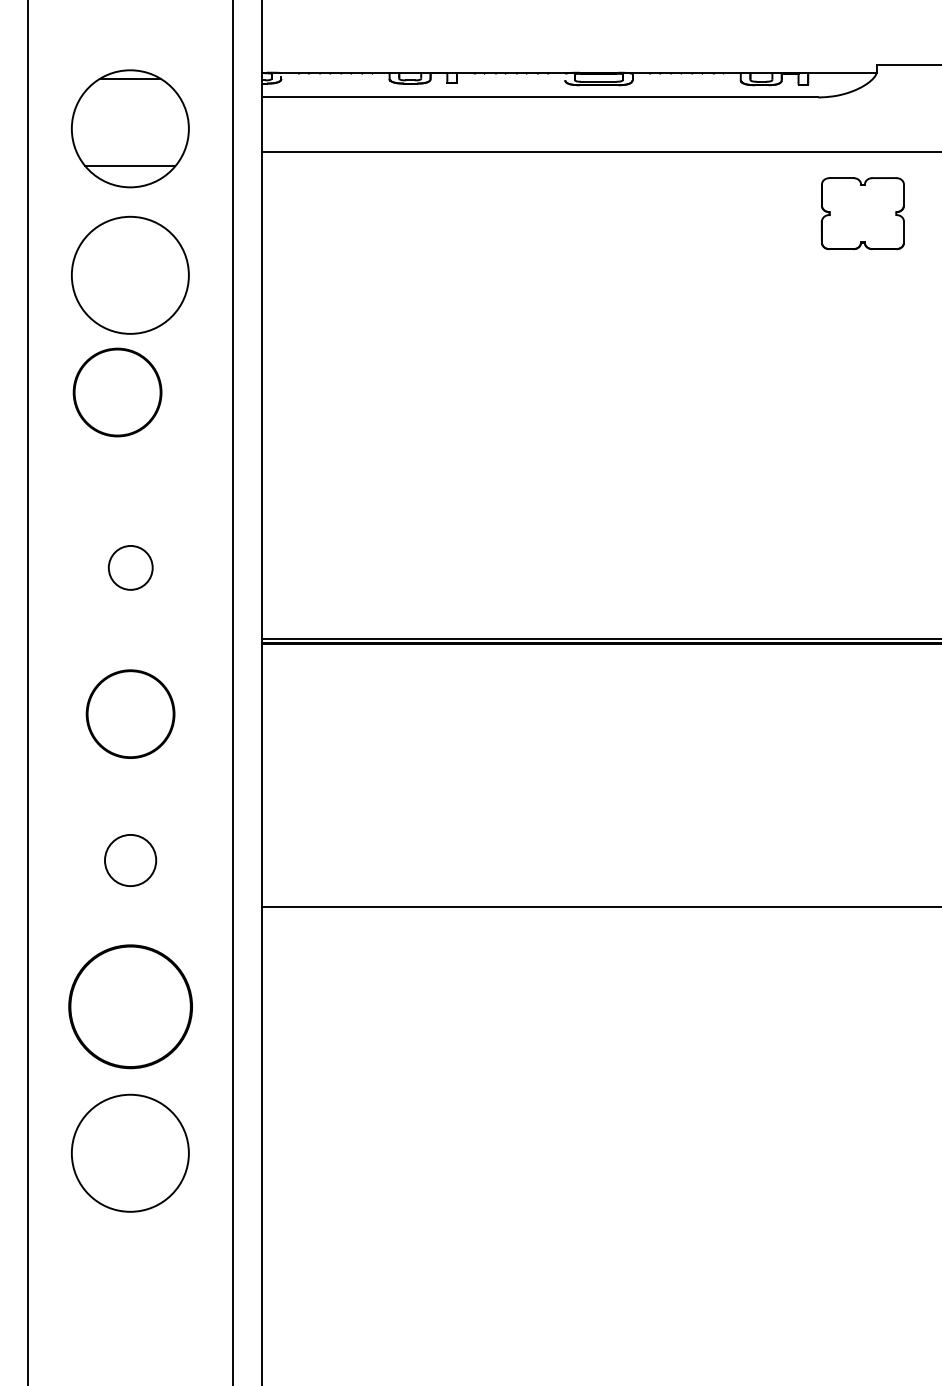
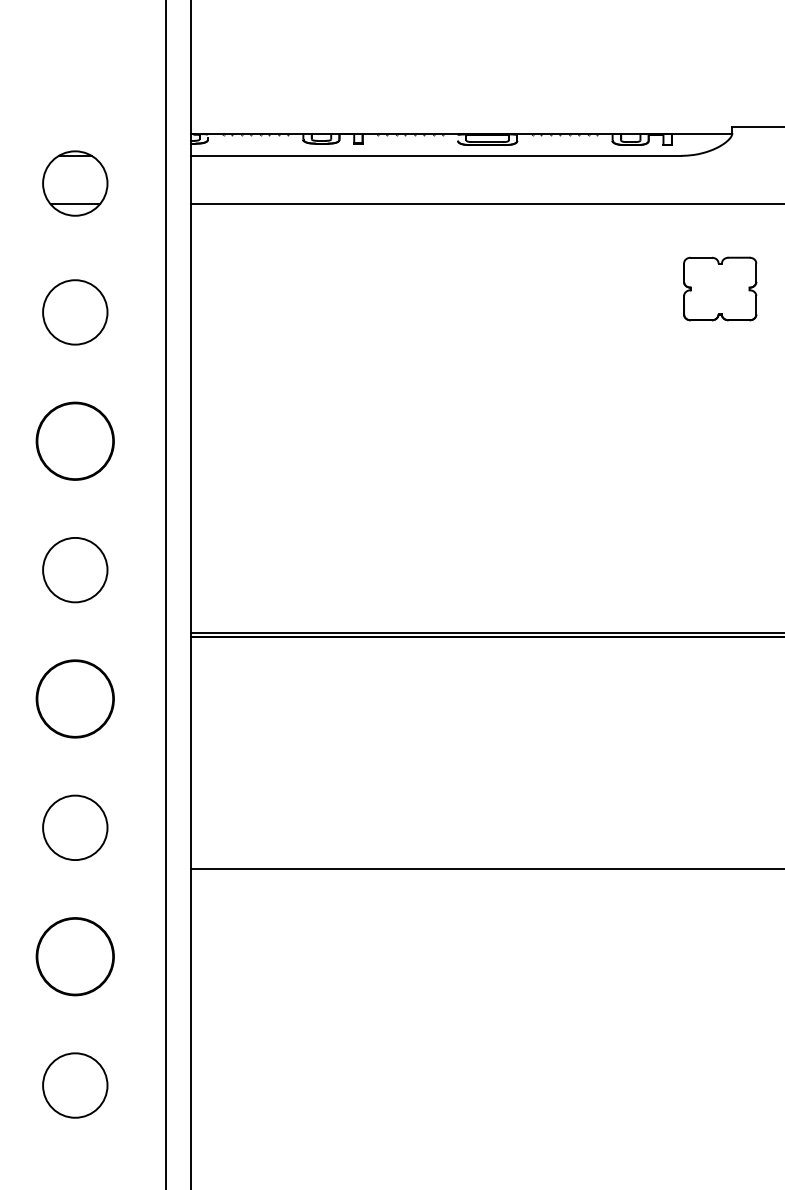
part: (130, 128) -> (75, 183), size x0.62
part: (862, 213) -> (719, 288), moved
circle: (130, 274) -> (75, 311), size x0.62
part: (117, 392) -> (75, 441), moved
circle: (130, 567) -> (75, 569), size x1.67
circle: (130, 860) -> (75, 827), size x1.43
part: (130, 1006) -> (75, 956), size x0.71
circle: (130, 1152) -> (75, 1084), size x0.62

